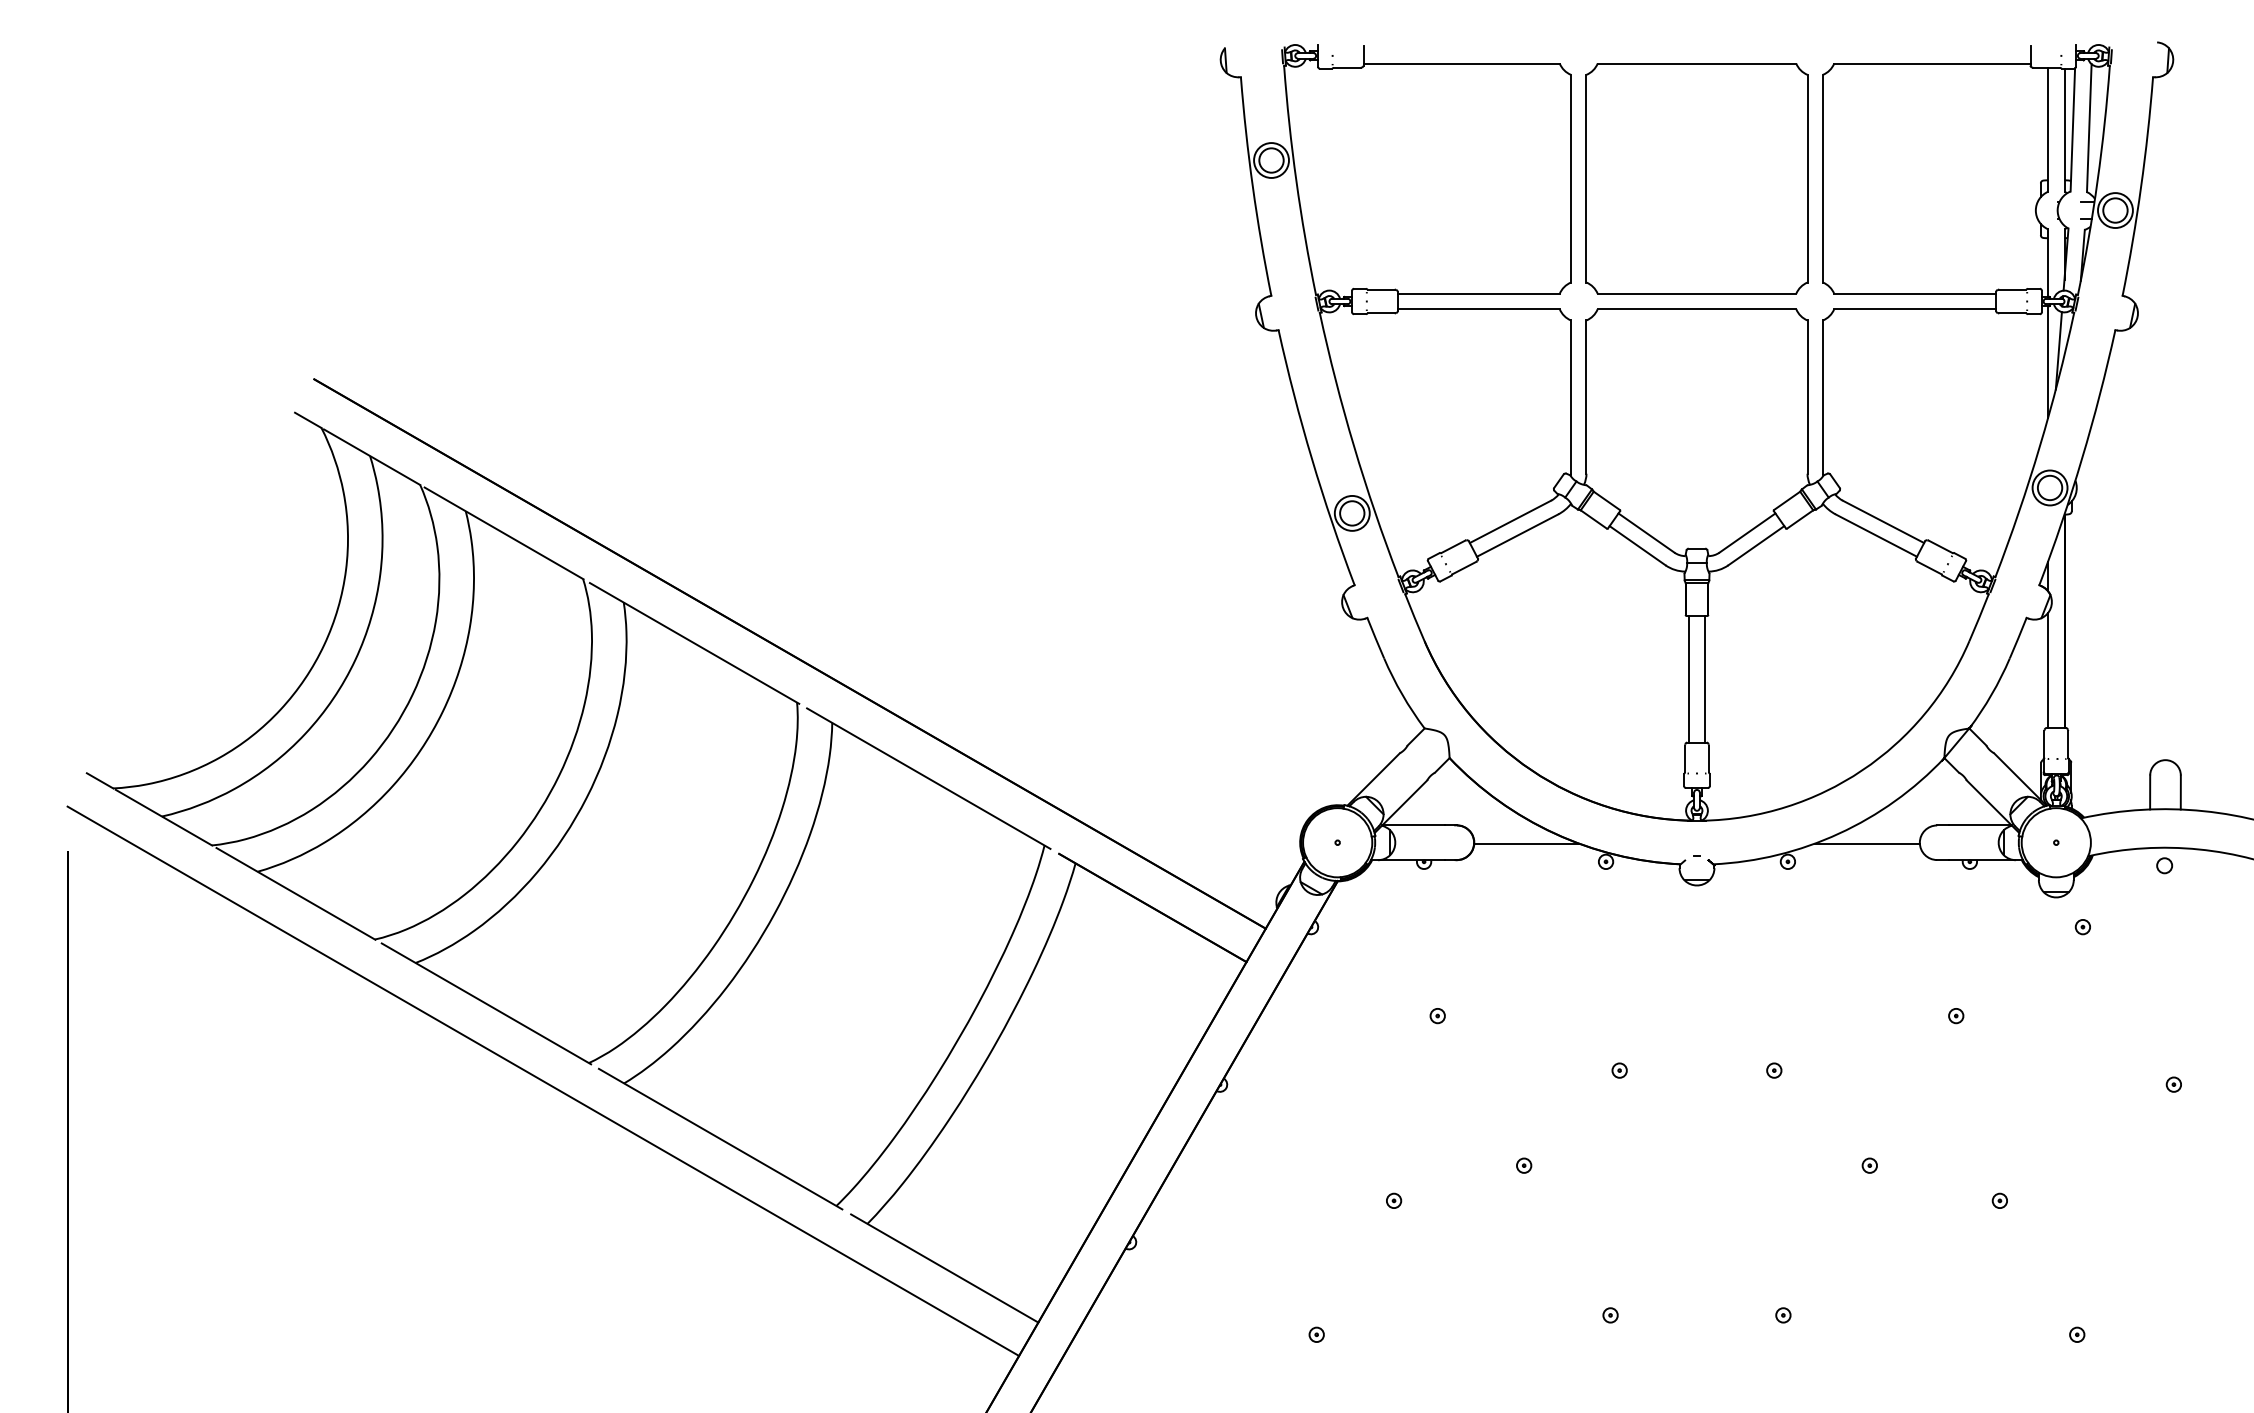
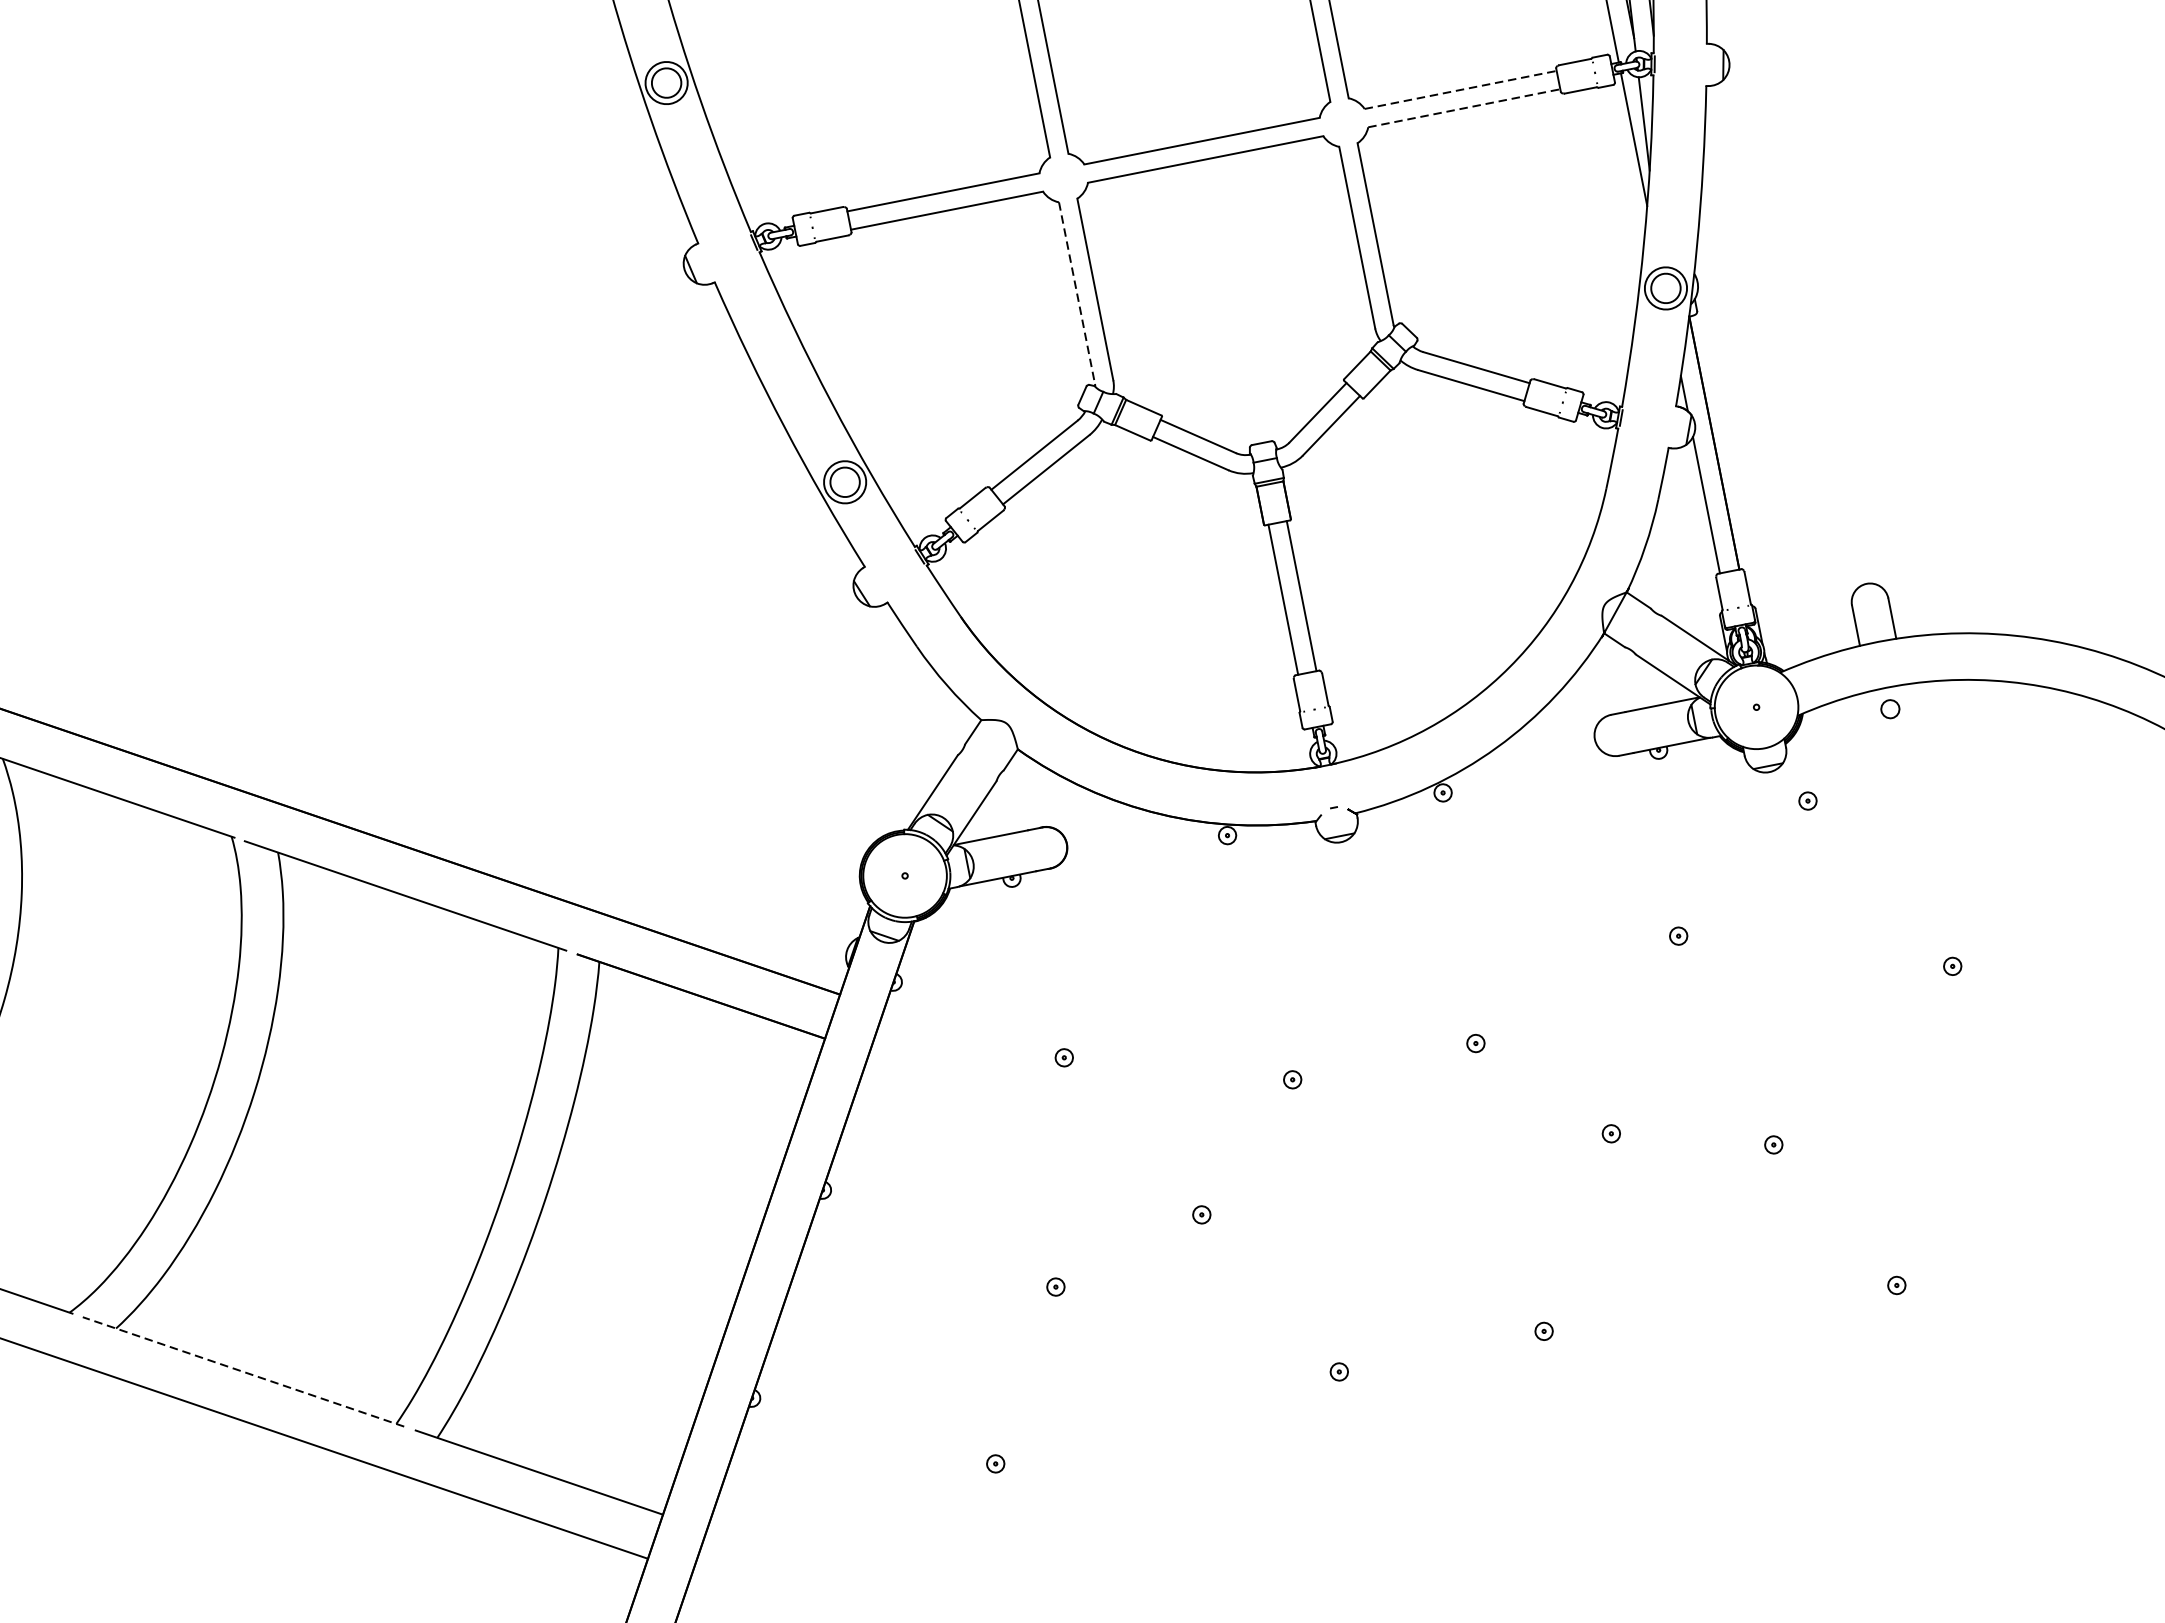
line: (1915, 293) -> (1460, 89), solid -> dashed
line: (1915, 309) -> (1464, 108), solid -> dashed
line: (1571, 397) -> (1077, 293), solid -> dashed
line: (1526, 843) -> (1128, 832), removed
line: (1866, 843) -> (1531, 752), removed
line: (720, 1139) -> (243, 1372), solid -> dashed

